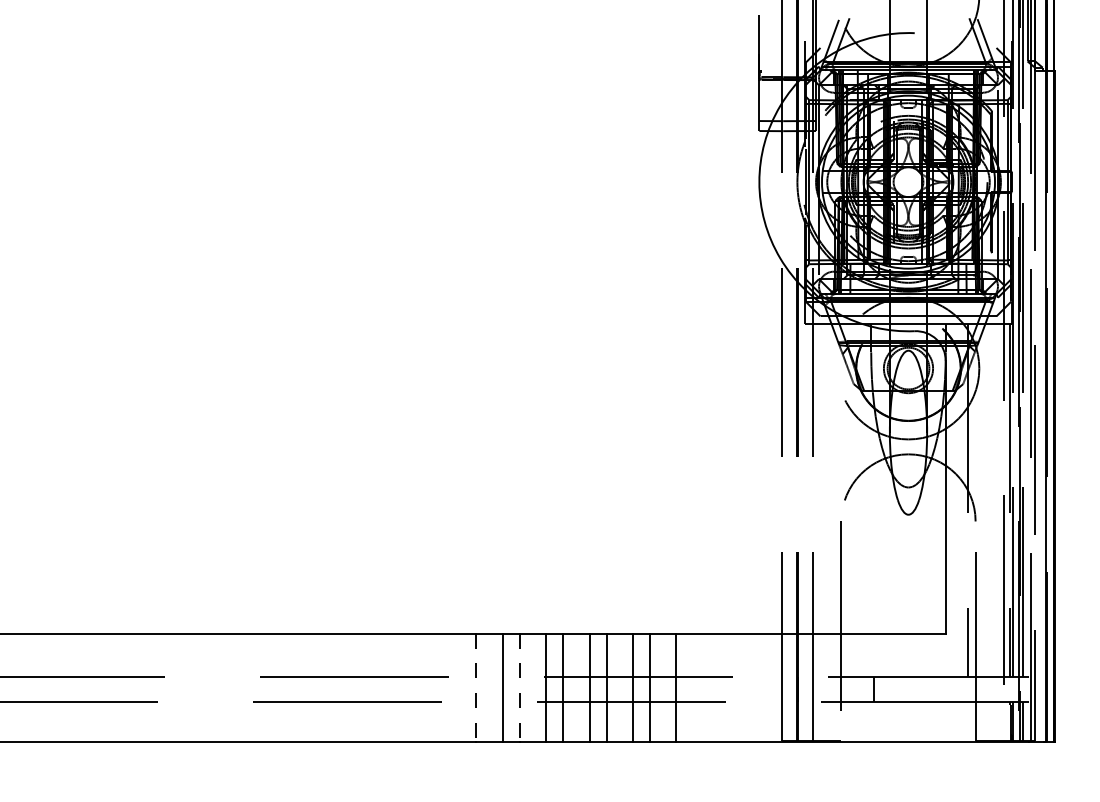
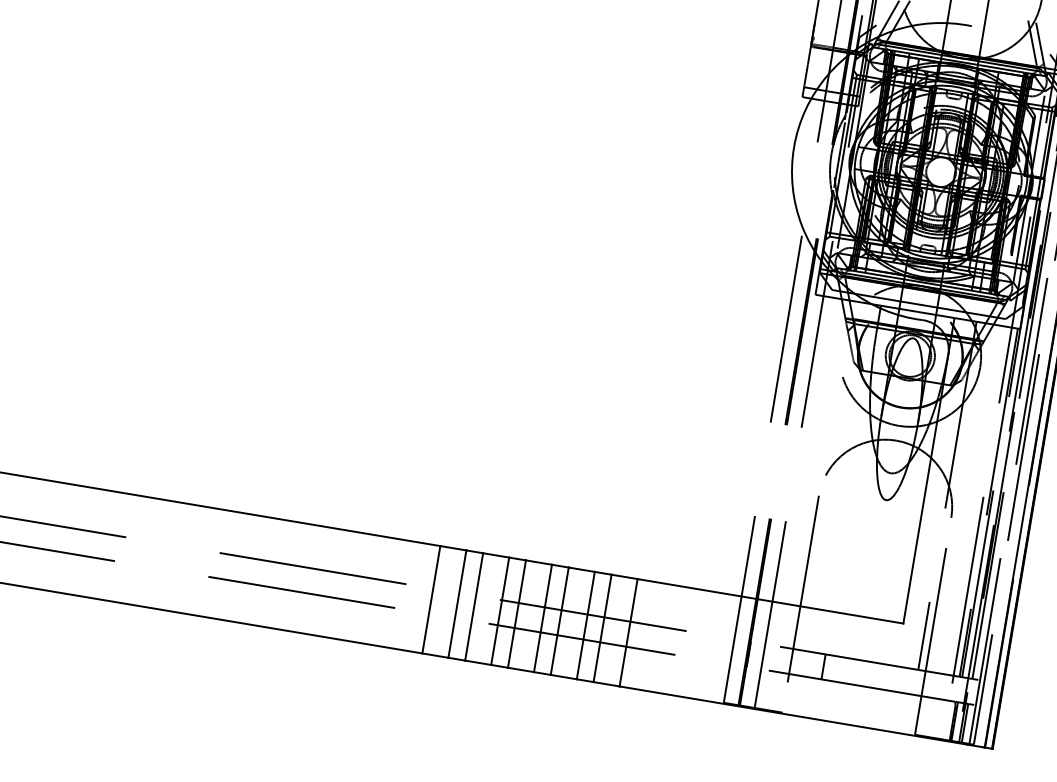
line: (476, 688) -> (431, 600), dashed -> solid
line: (519, 688) -> (473, 607), dashed -> solid

